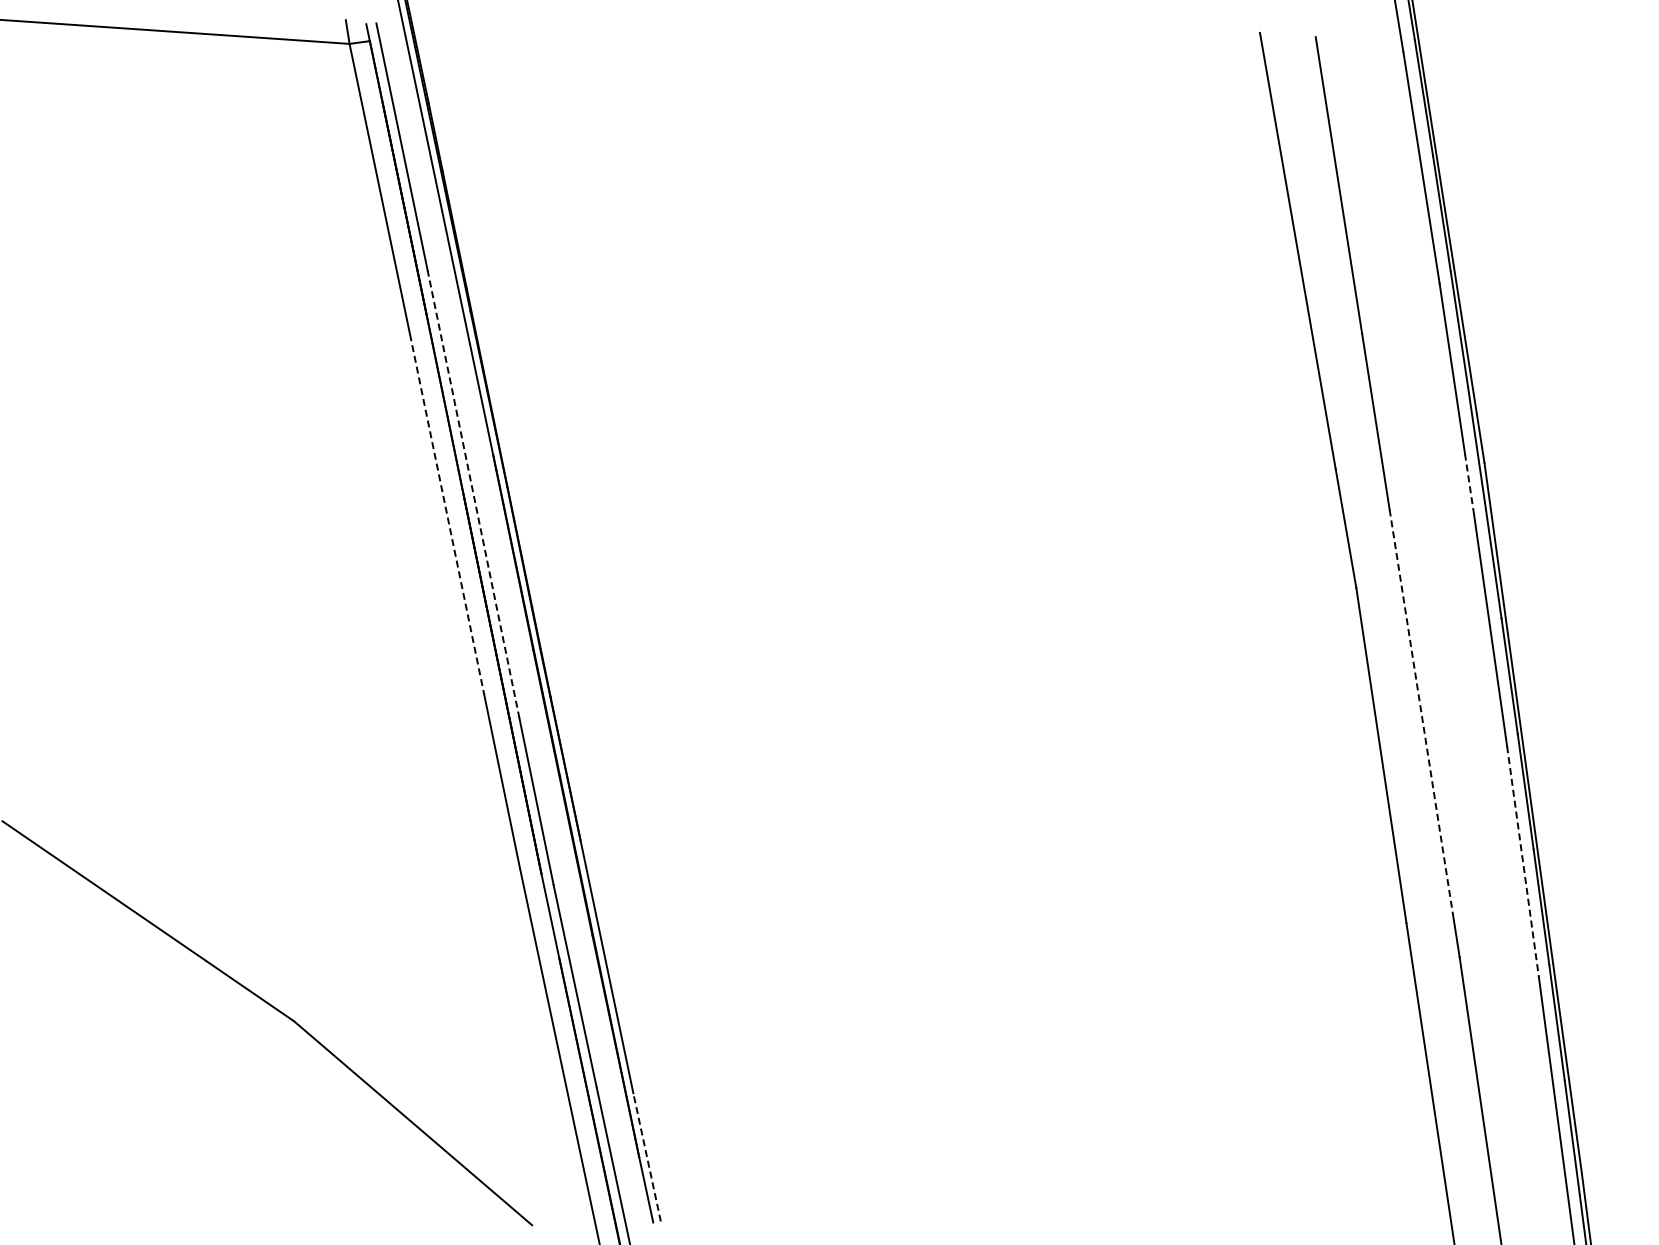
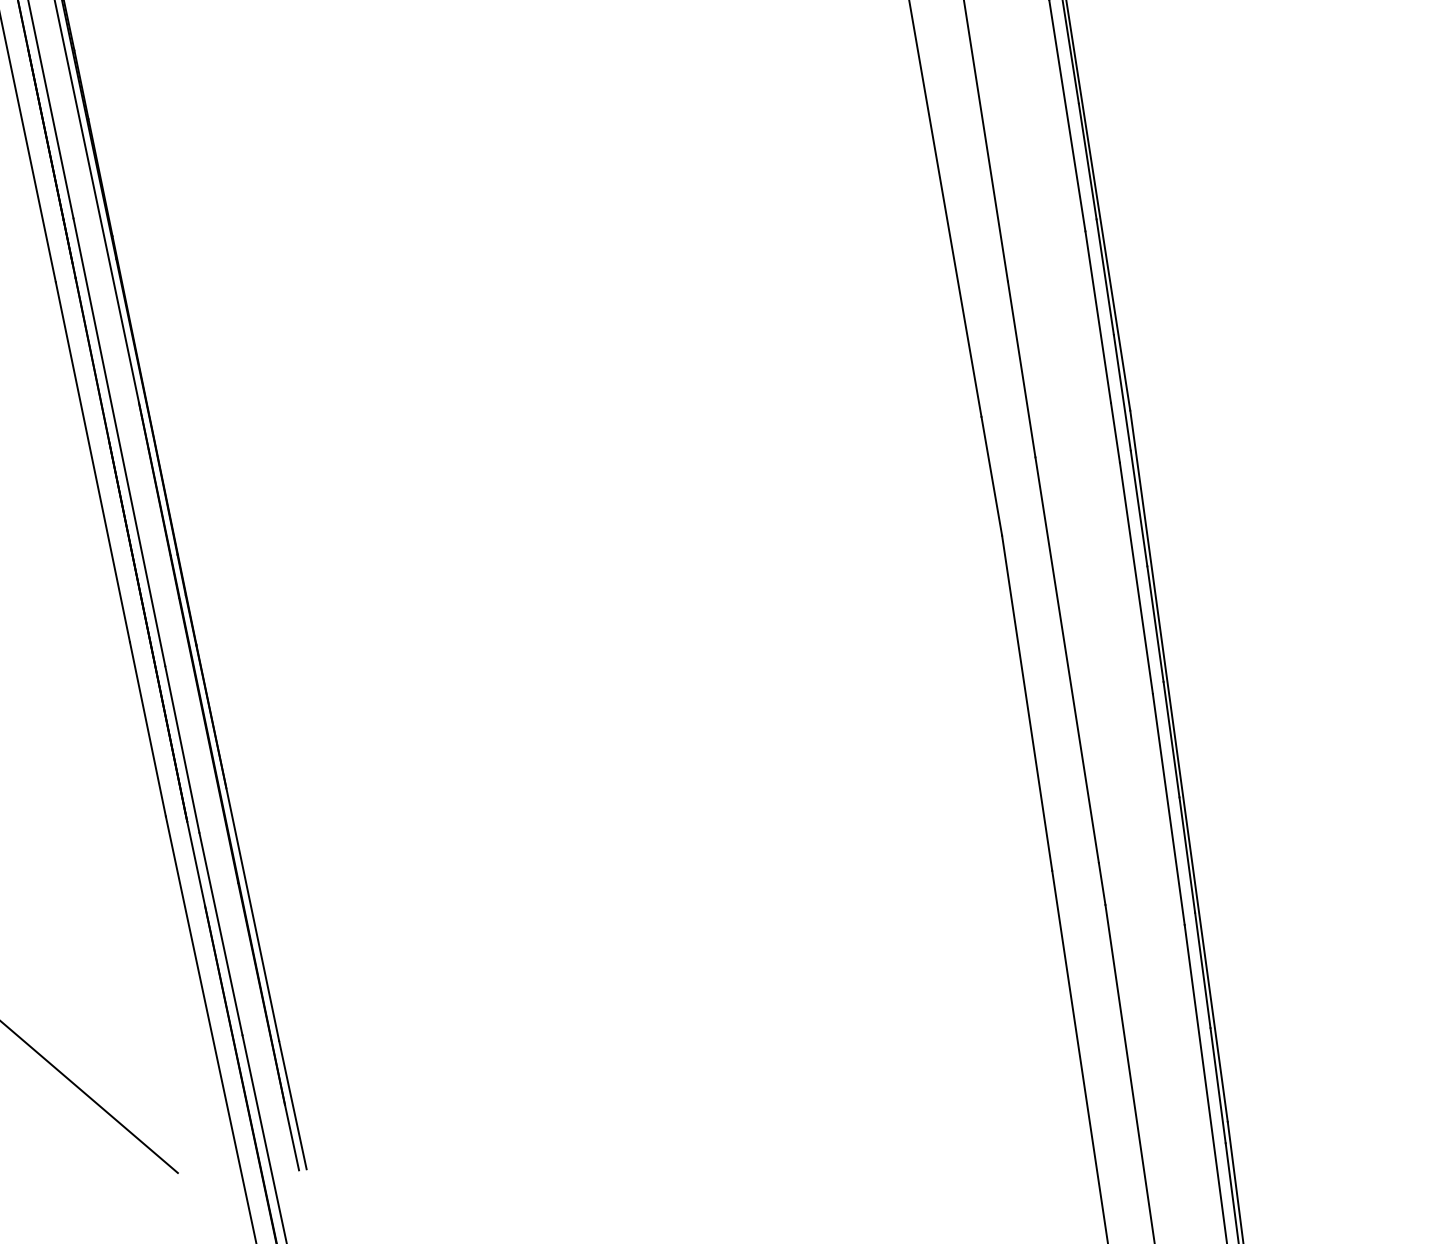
line: (1469, 484) -> (1115, 432), dashed -> solid
line: (473, 494) -> (119, 442), dashed -> solid
line: (447, 514) -> (93, 462), dashed -> solid
line: (1421, 712) -> (1067, 660), dashed -> solid
line: (1523, 861) -> (1169, 809), dashed -> solid
line: (647, 1157) -> (293, 1105), dashed -> solid

